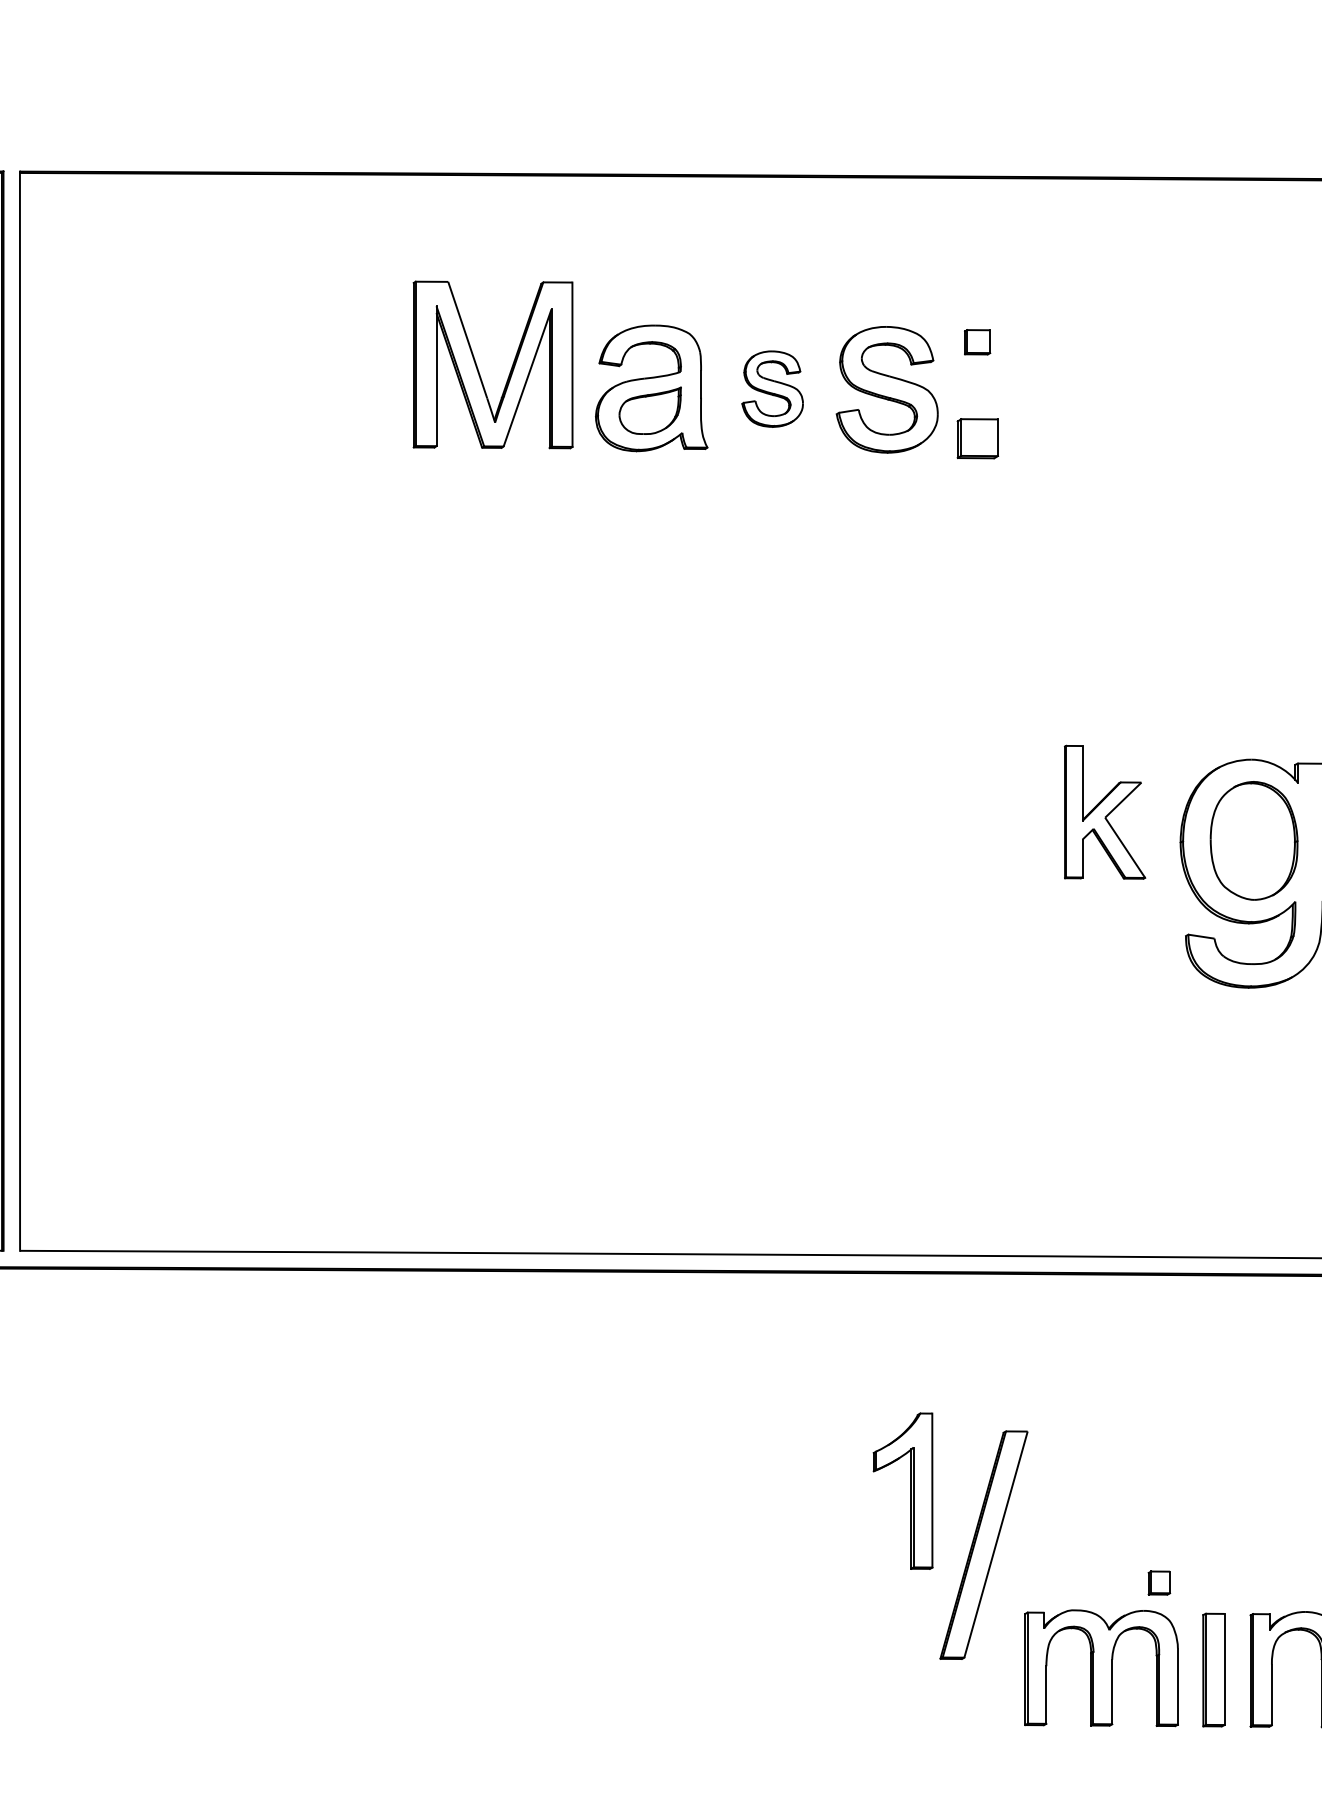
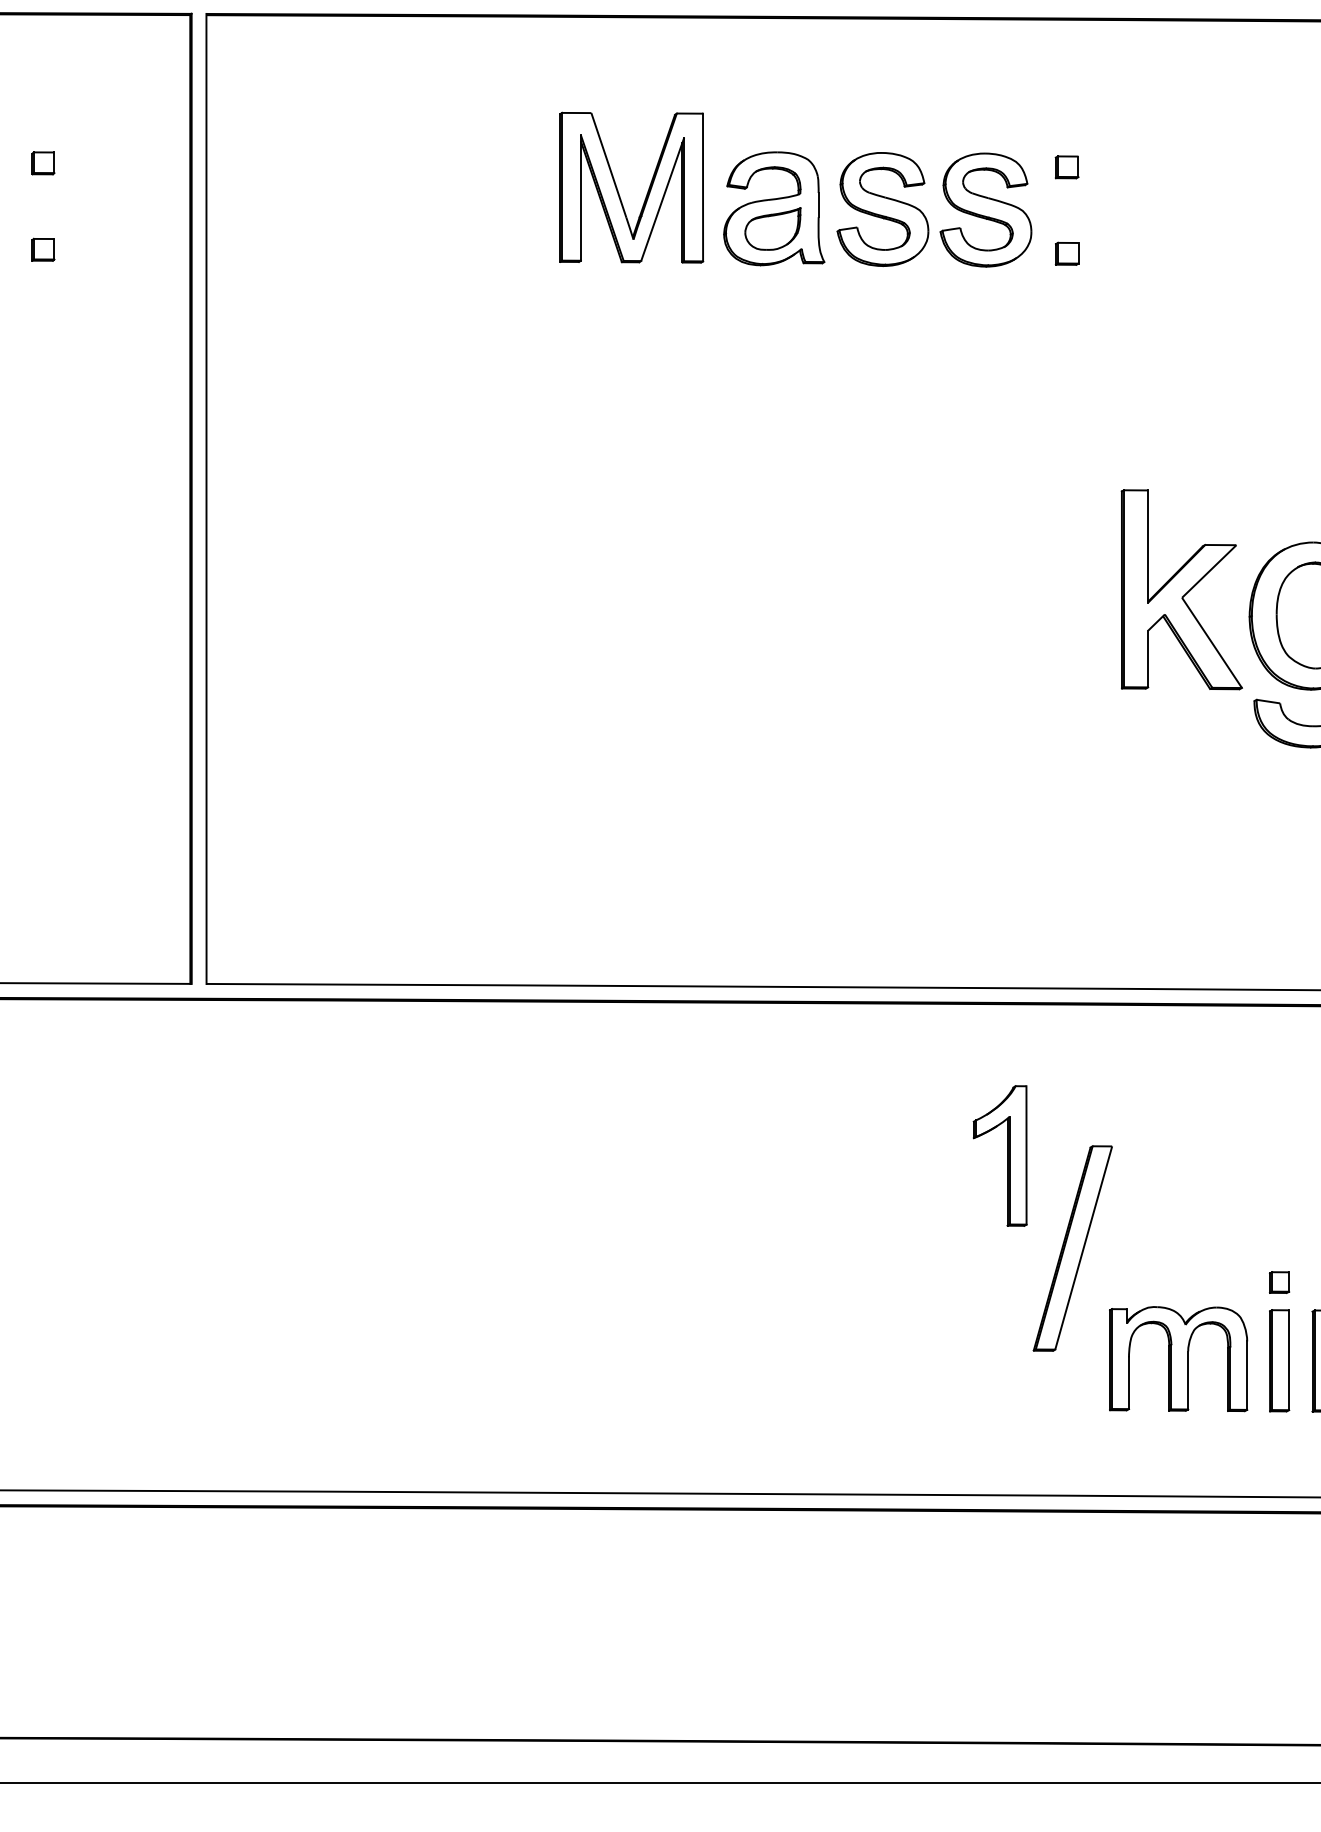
part: (772, 389) -> (882, 209), size x1.67
part: (976, 438) -> (1066, 253), size x0.62
part: (1104, 811) -> (1181, 589), size x1.67
part: (911, 1490) -> (1007, 1155), moved
part: (1159, 1582) -> (1279, 1282), moved

